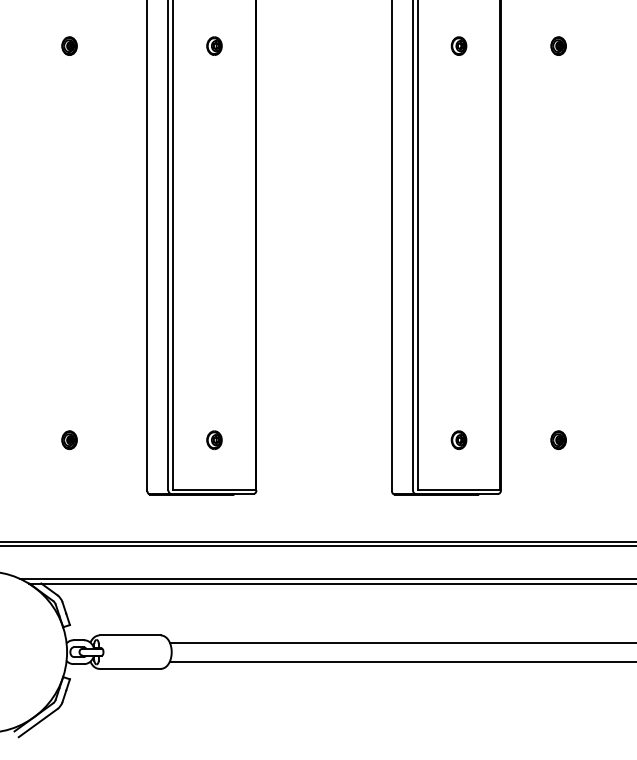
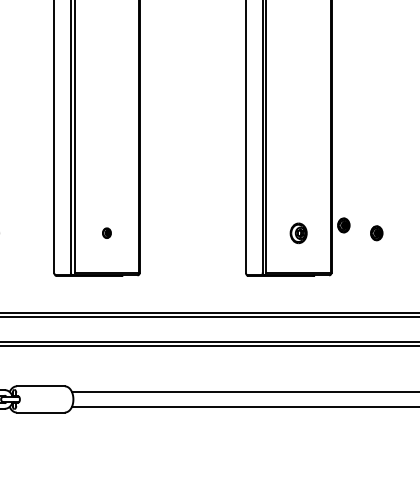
part: (516, 429) -> (343, 224), added
part: (214, 439) -> (106, 232), size x0.7
part: (458, 439) -> (298, 232), size x1.4

